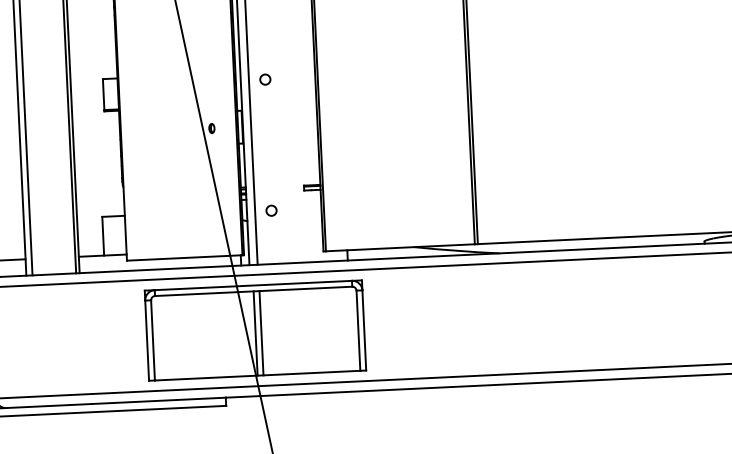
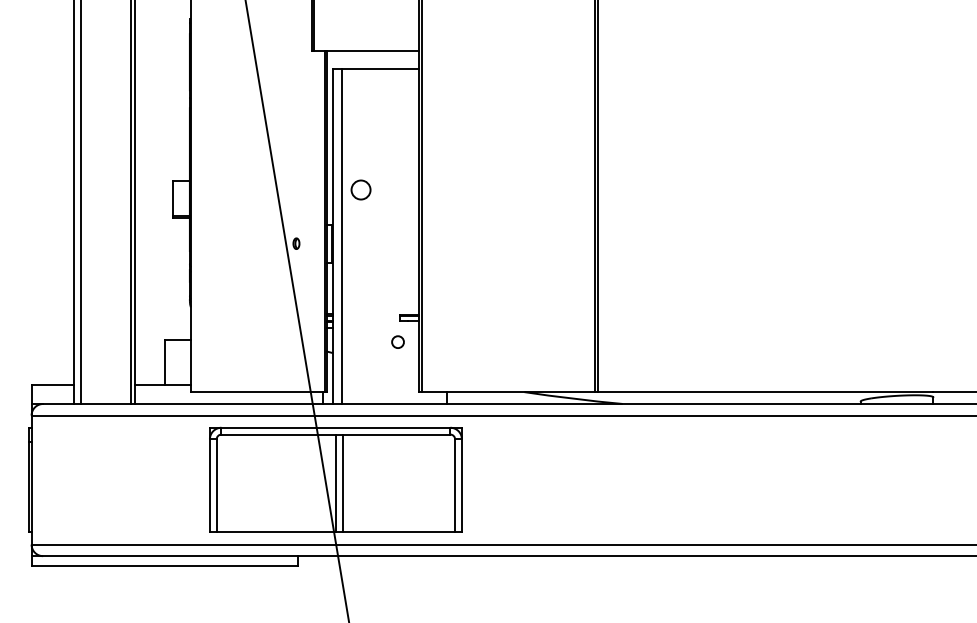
circle: (264, 79) -> (360, 189), size x1.6
circle: (271, 210) -> (397, 341), moved

